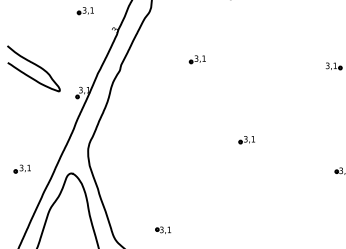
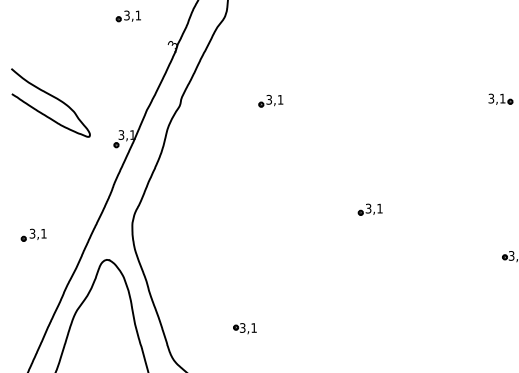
part: (196, 59) -> (269, 101), moved
part: (21, 168) -> (32, 234), moved
part: (163, 229) -> (245, 327), moved

